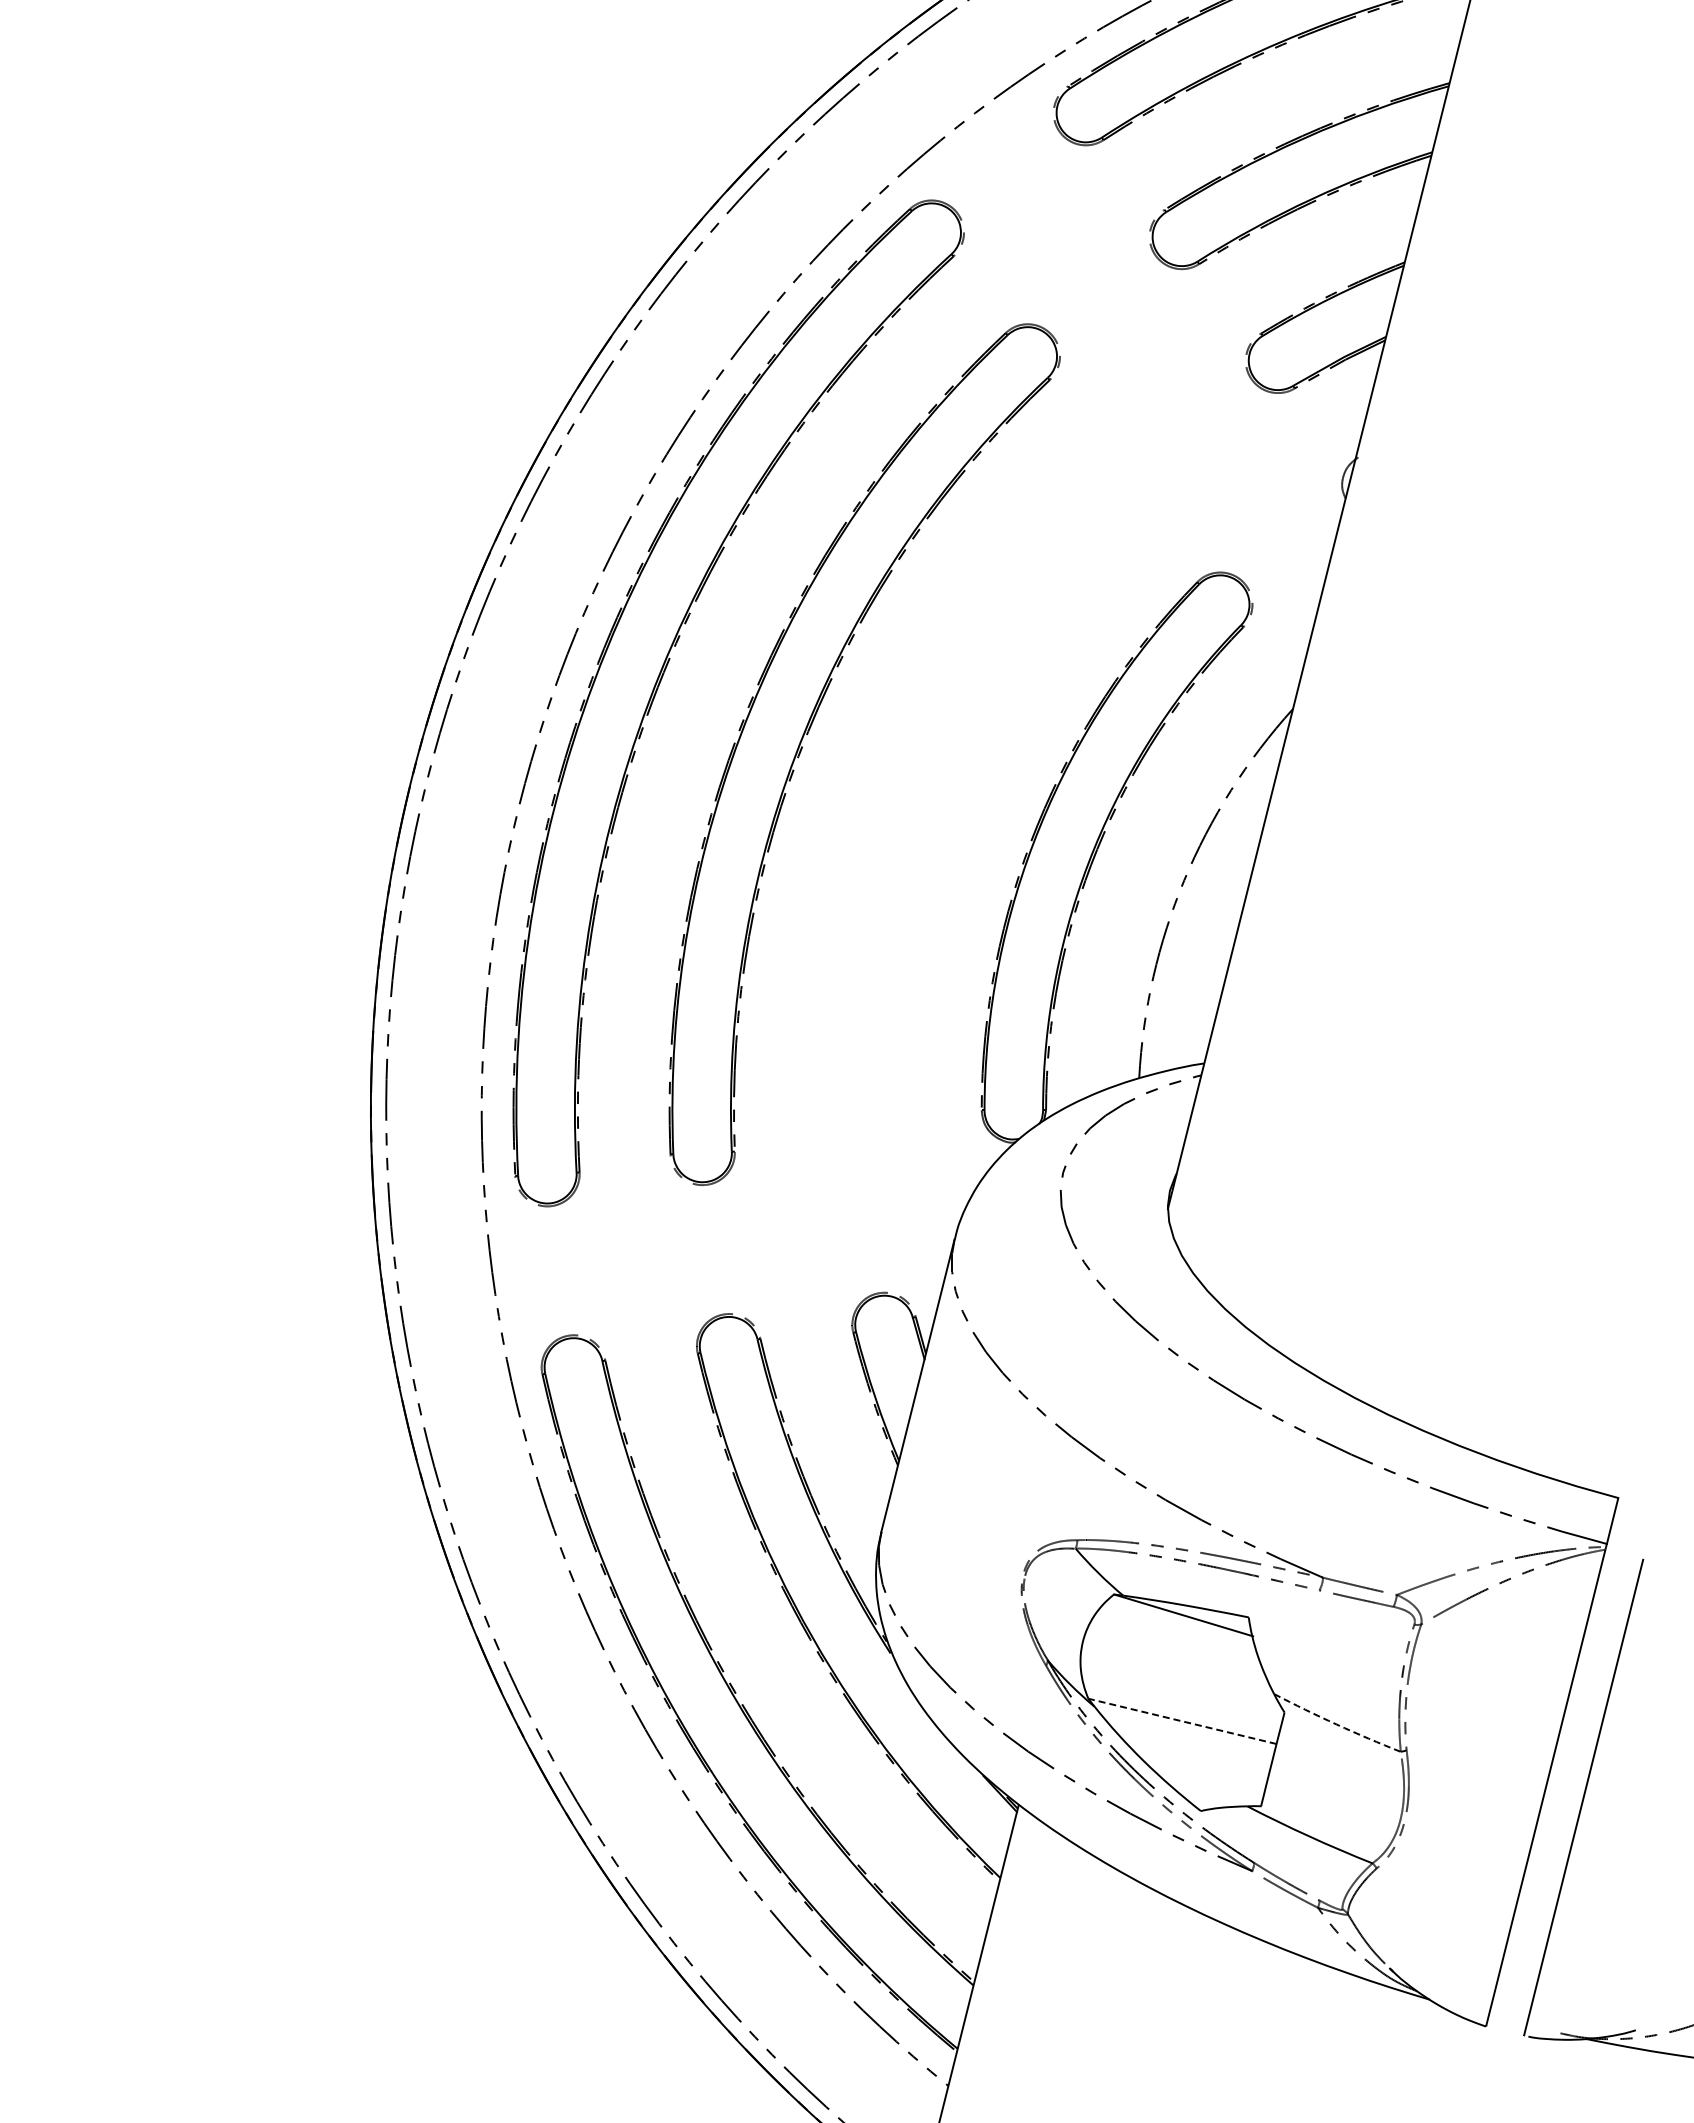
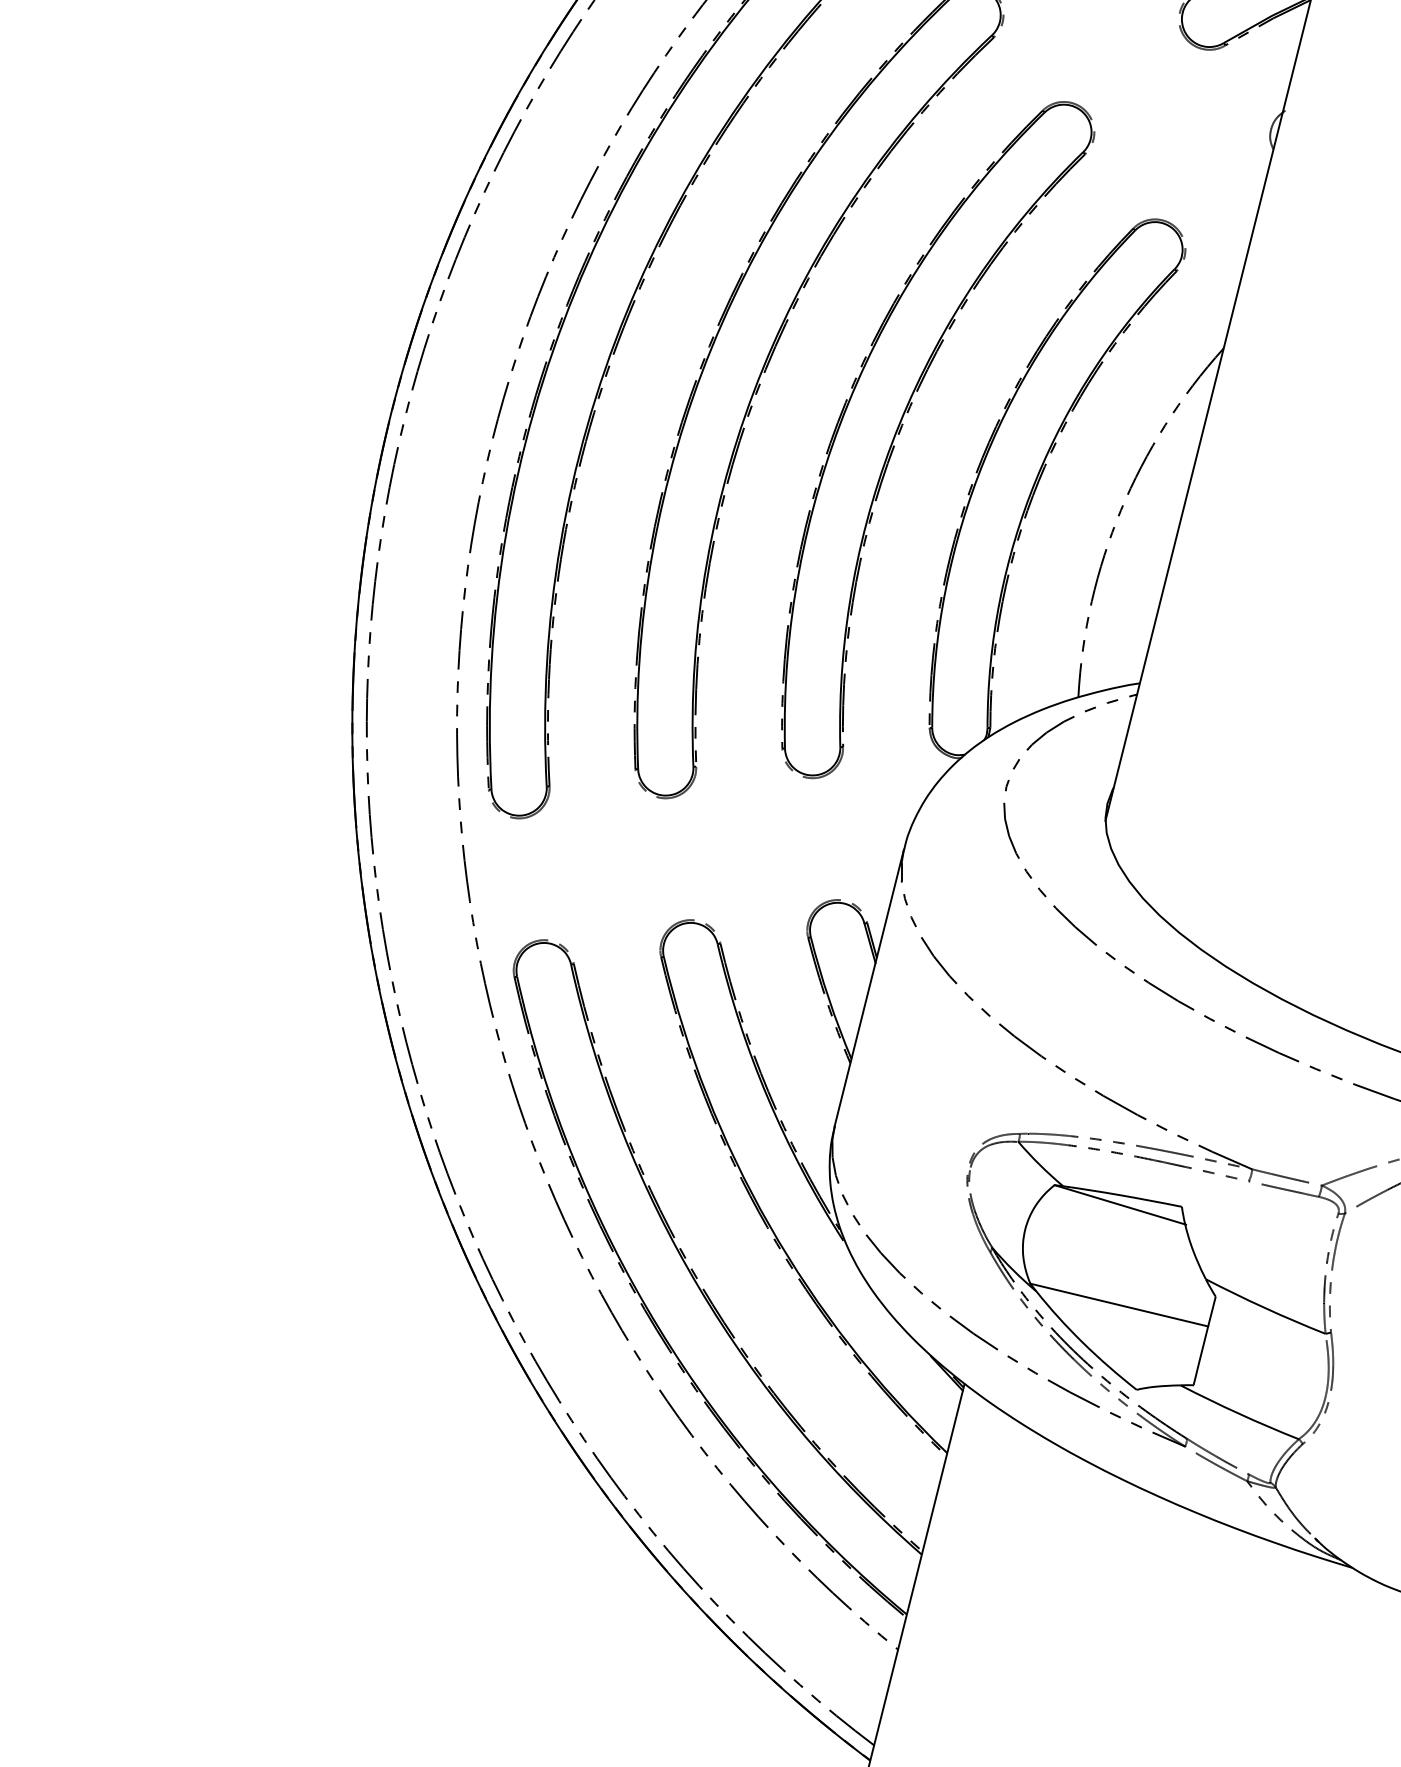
part: (954, 789) -> (903, 424), added
line: (1182, 1721) -> (1119, 1305), dashed -> solid
arc: (1336, 1724) -> (1264, 1308), dashed -> solid

